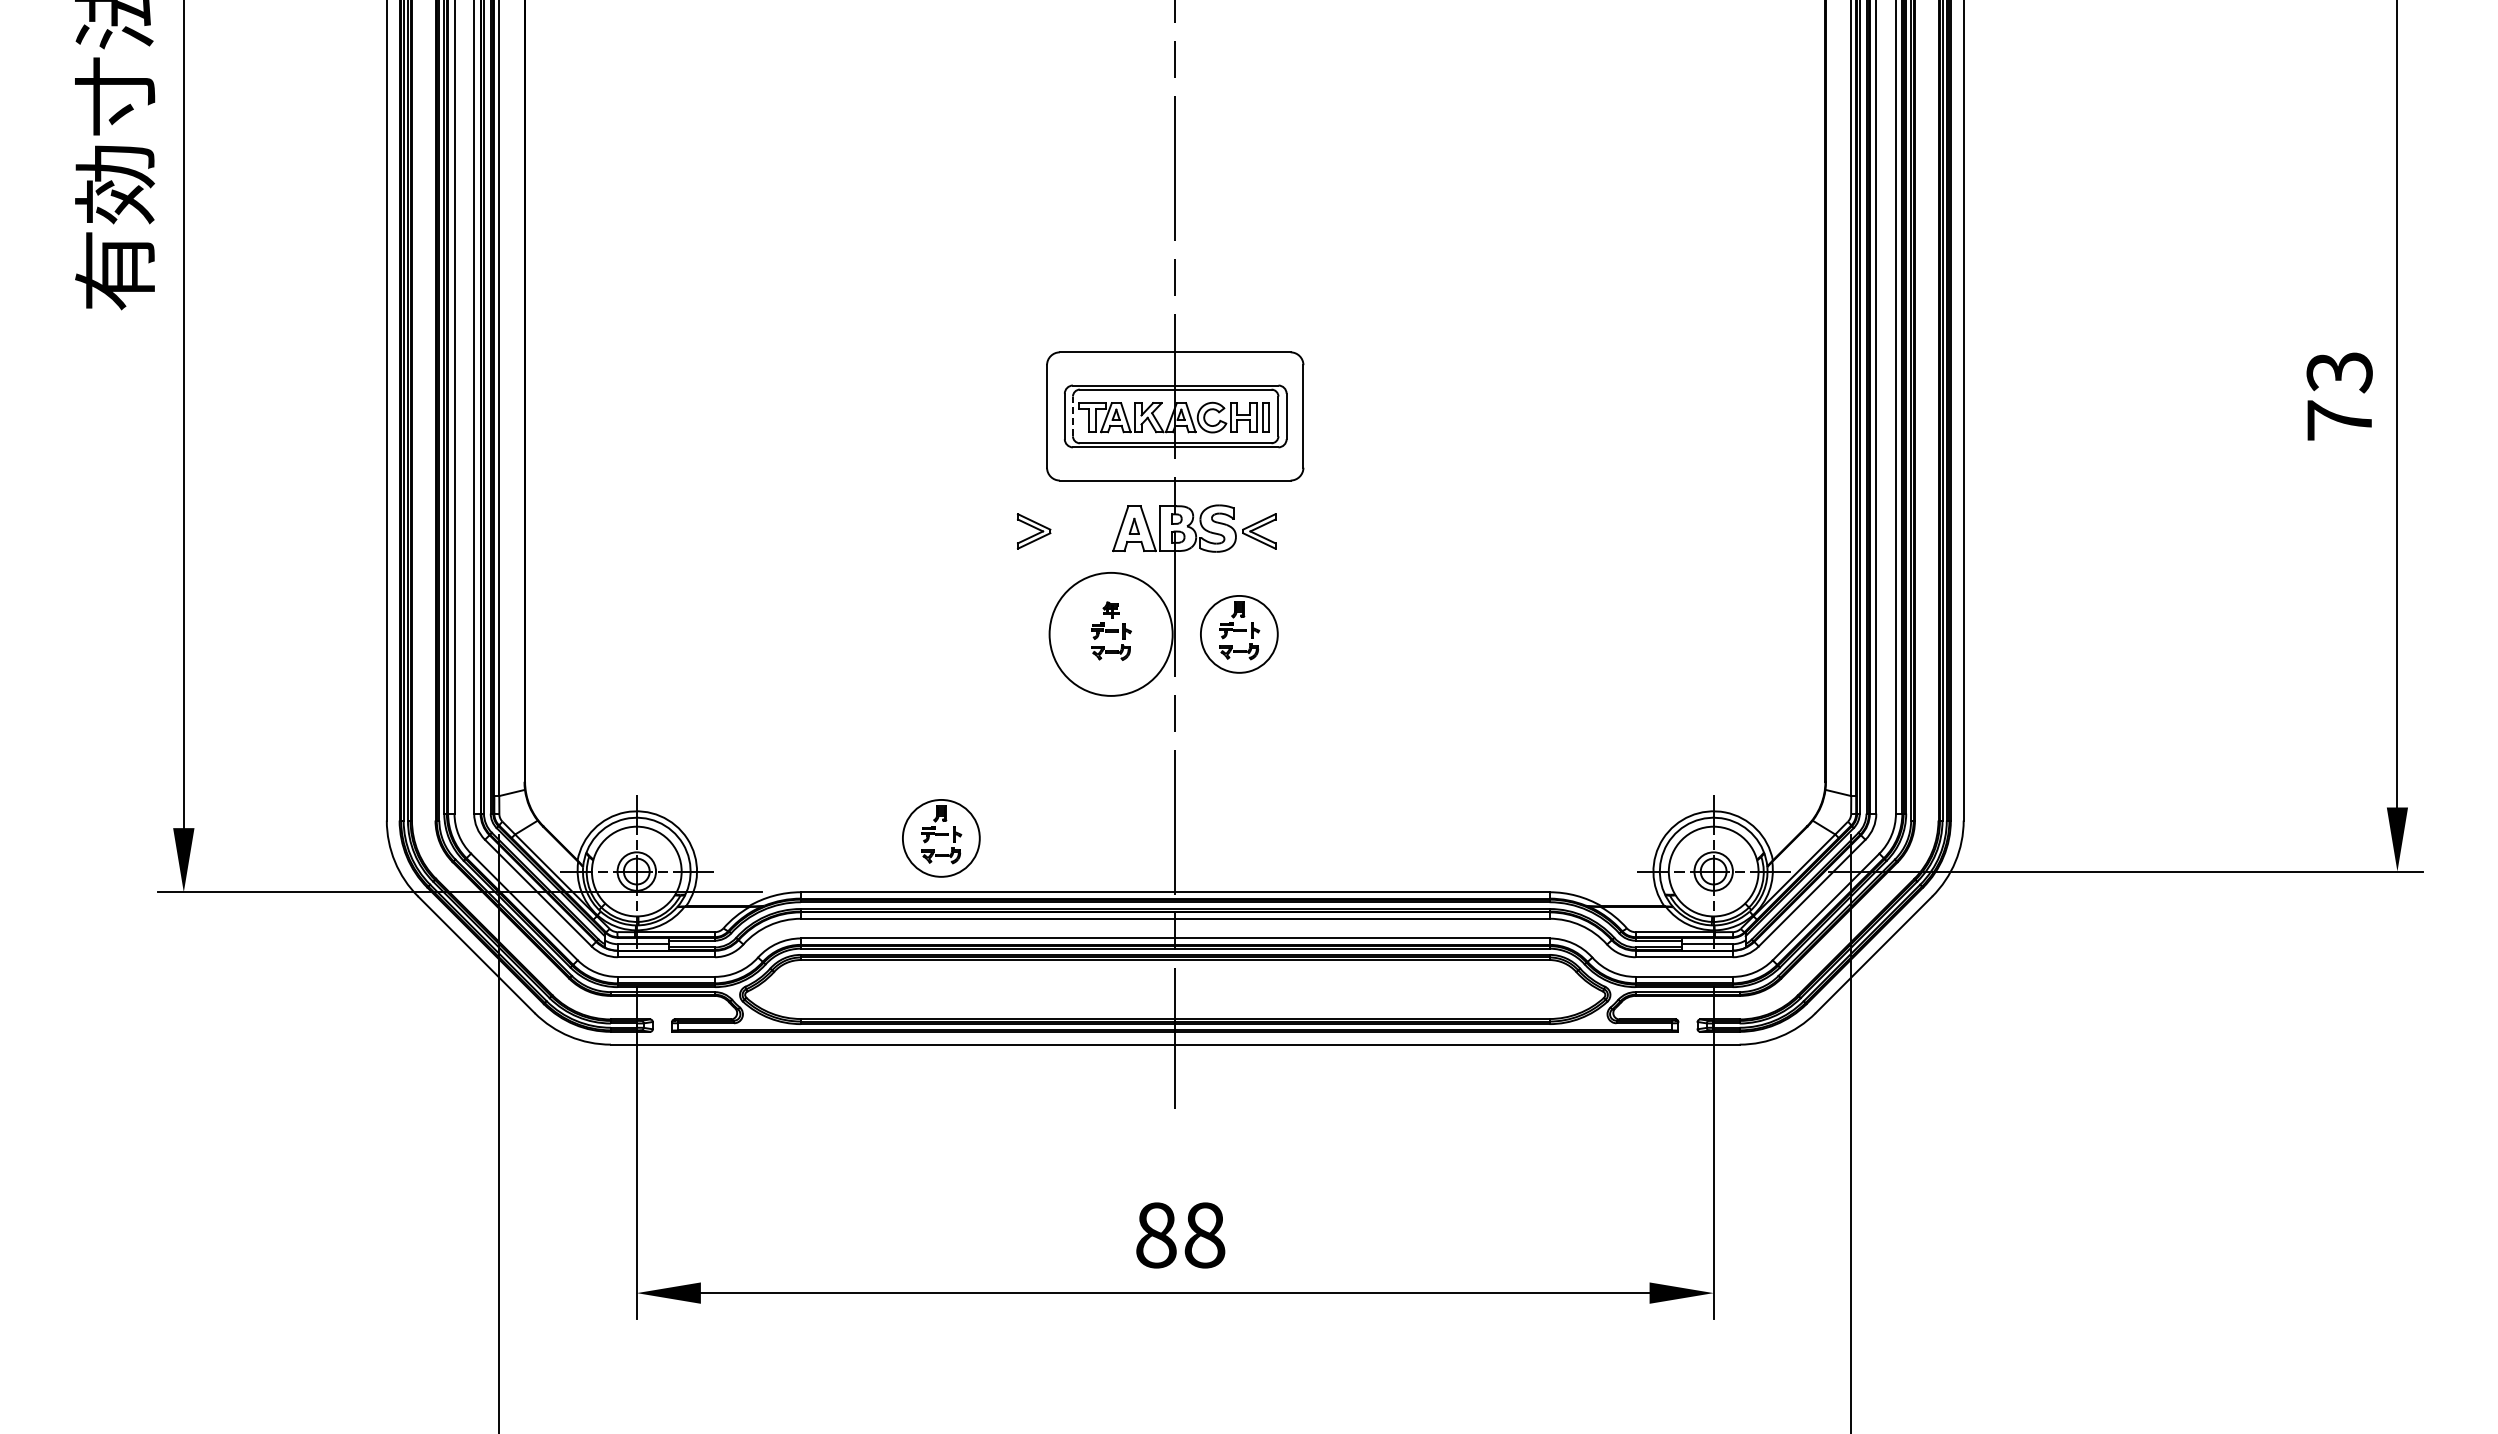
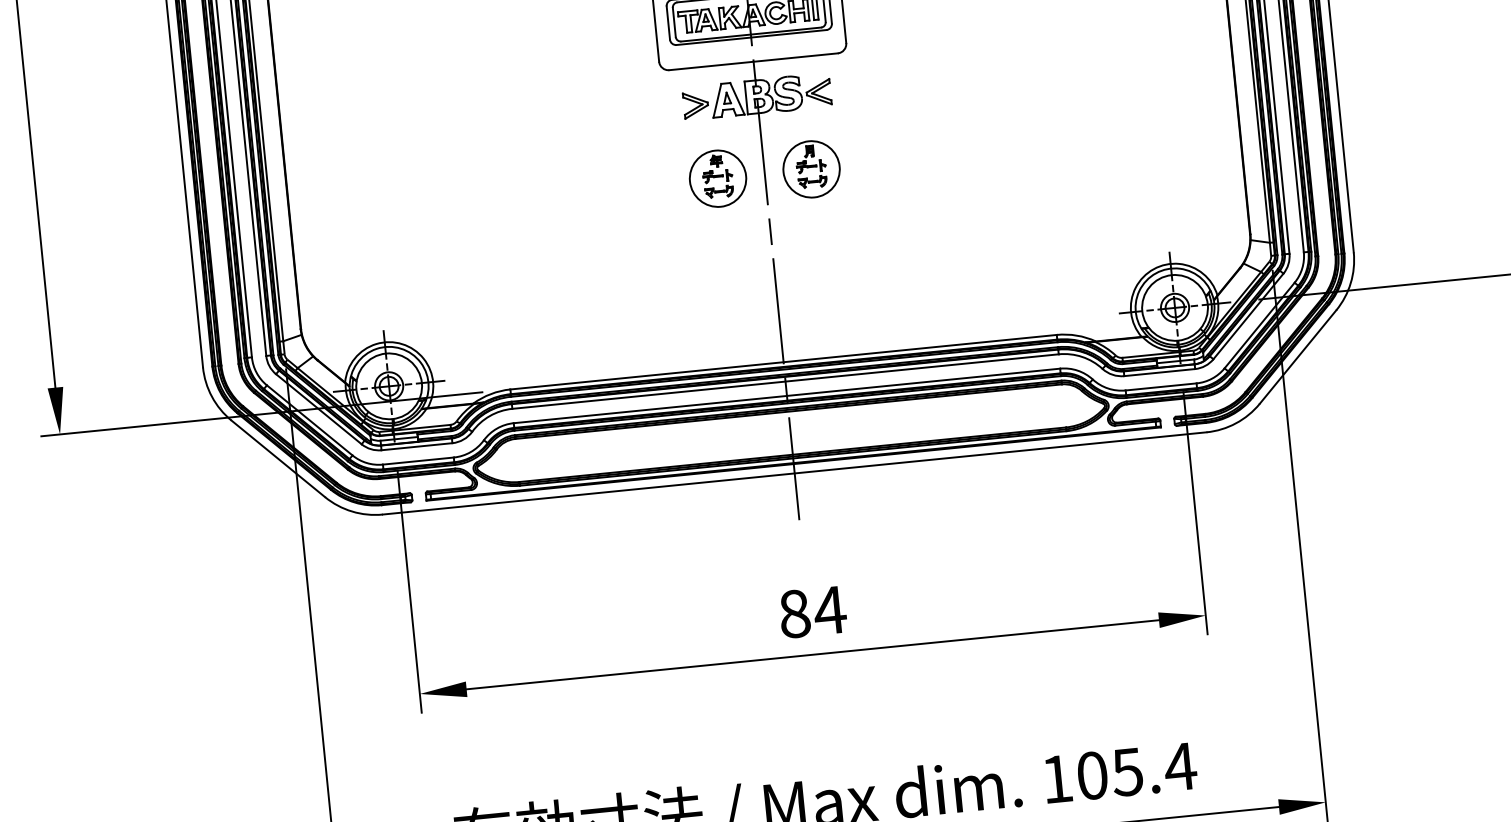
line: (1072, 416) -> (673, 22), dashed -> solid
part: (1034, 531) -> (696, 105), moved
circle: (1110, 633) -> (717, 178), size x0.62
part: (941, 838) -> (609, 340), removed
text: (1204, 1235) -> (829, 610), 88 -> 84

